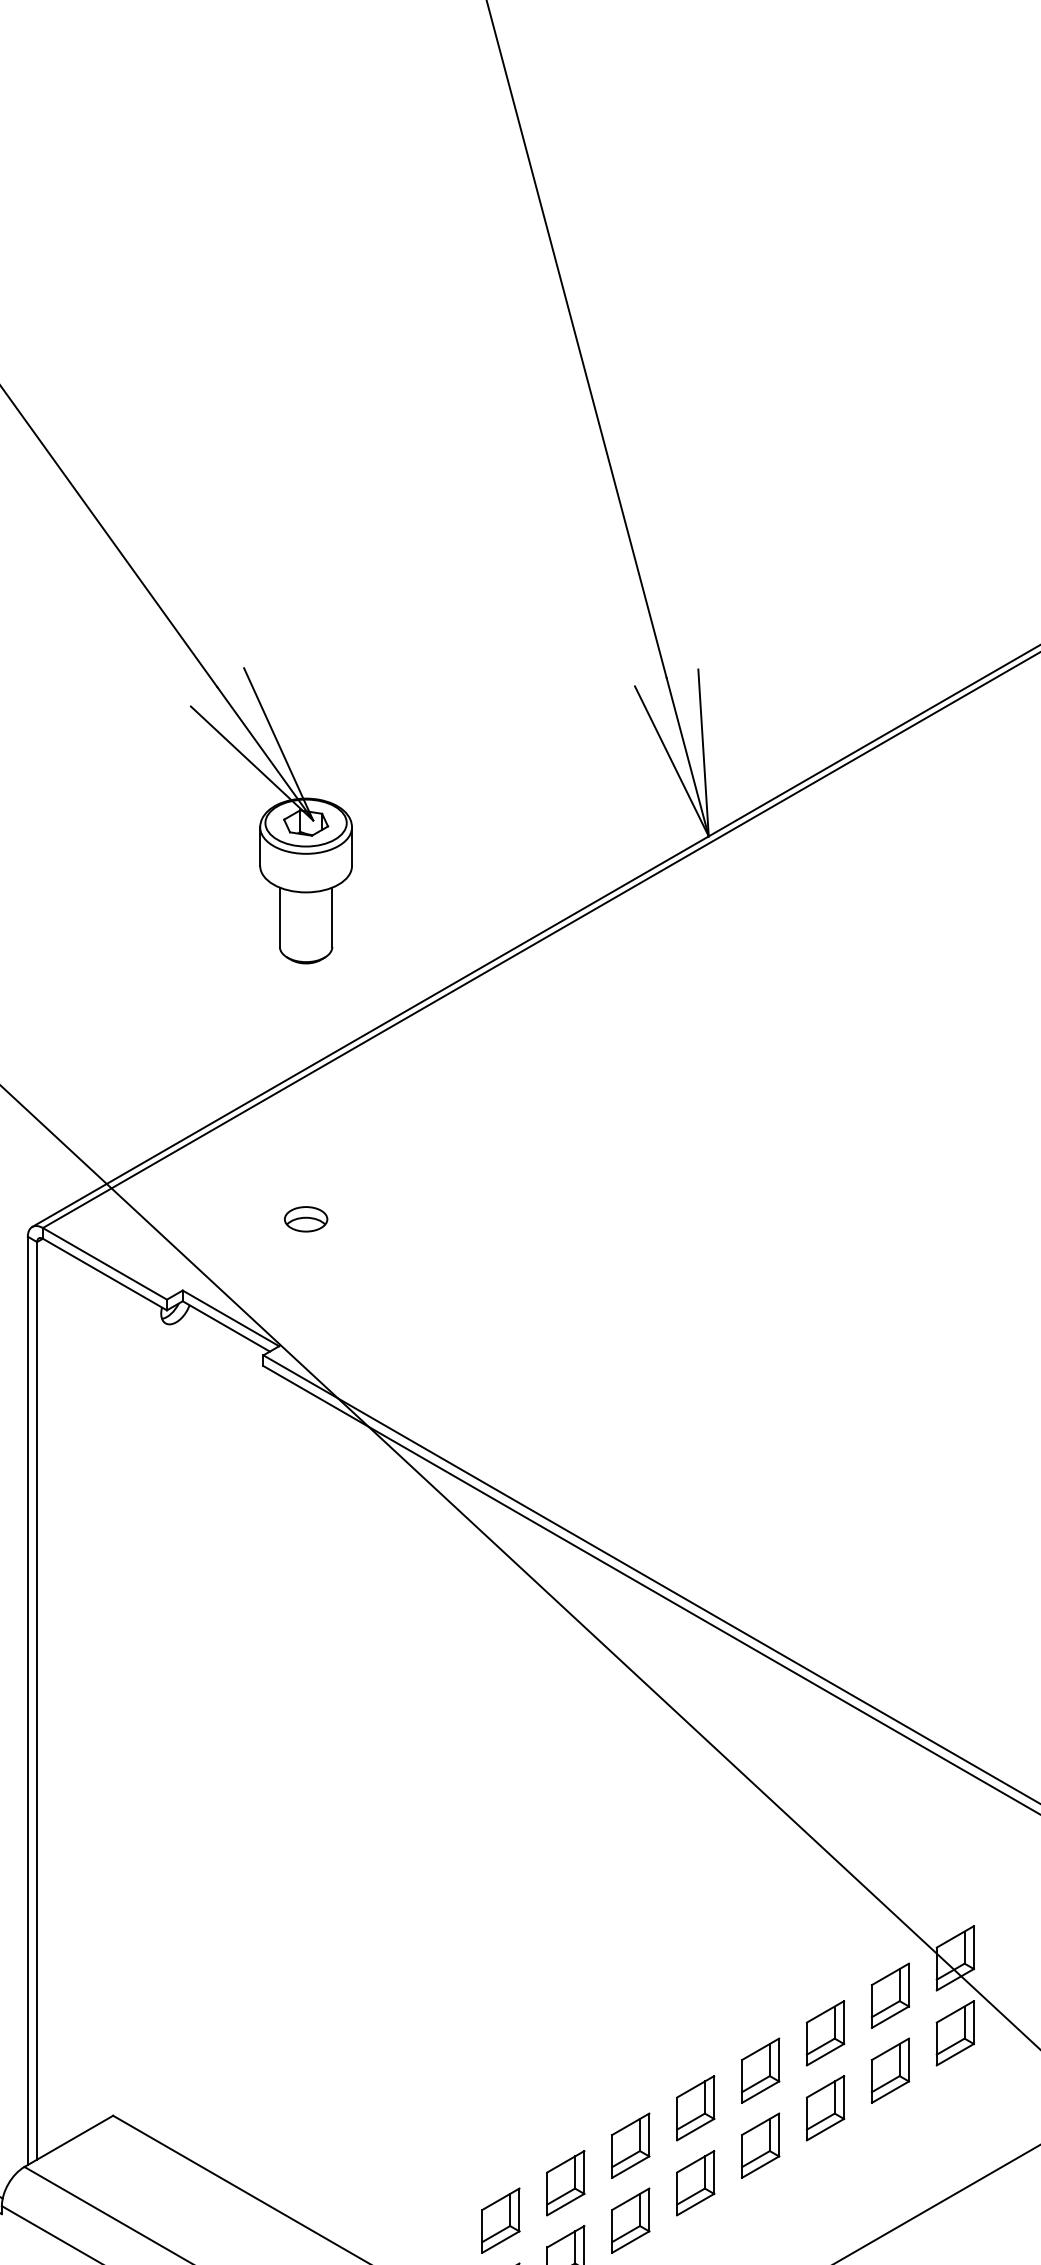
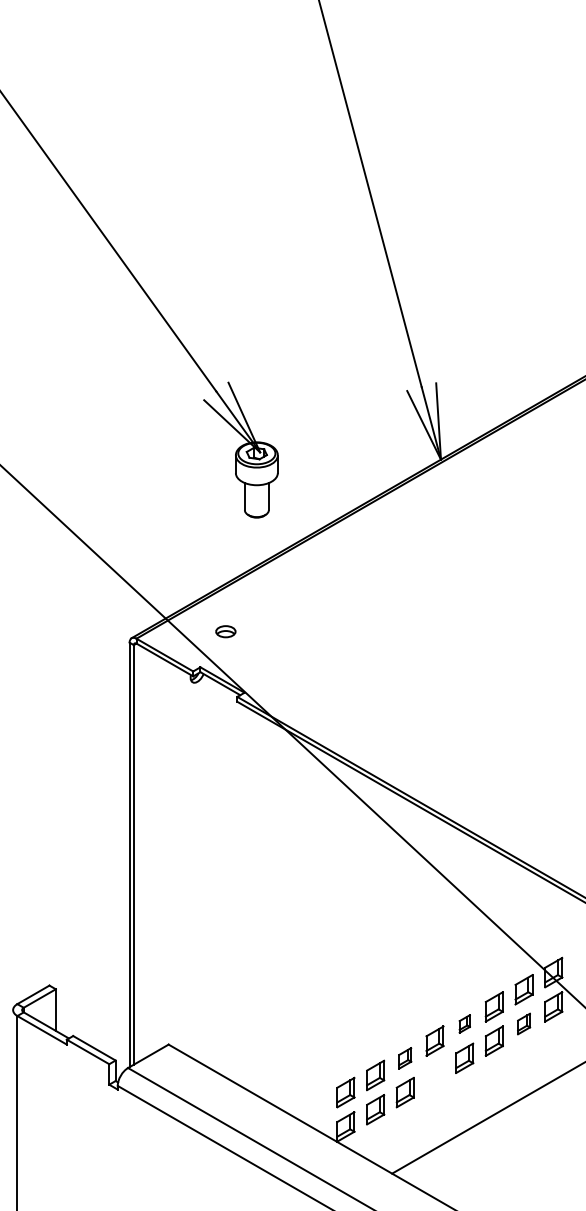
part: (305, 1218) -> (225, 631), moved
part: (760, 2069) -> (464, 1023), size x0.6
part: (889, 2069) -> (523, 1023), size x0.7
part: (628, 2146) -> (404, 1058), size x0.7
part: (694, 2183) -> (434, 1075), removed

